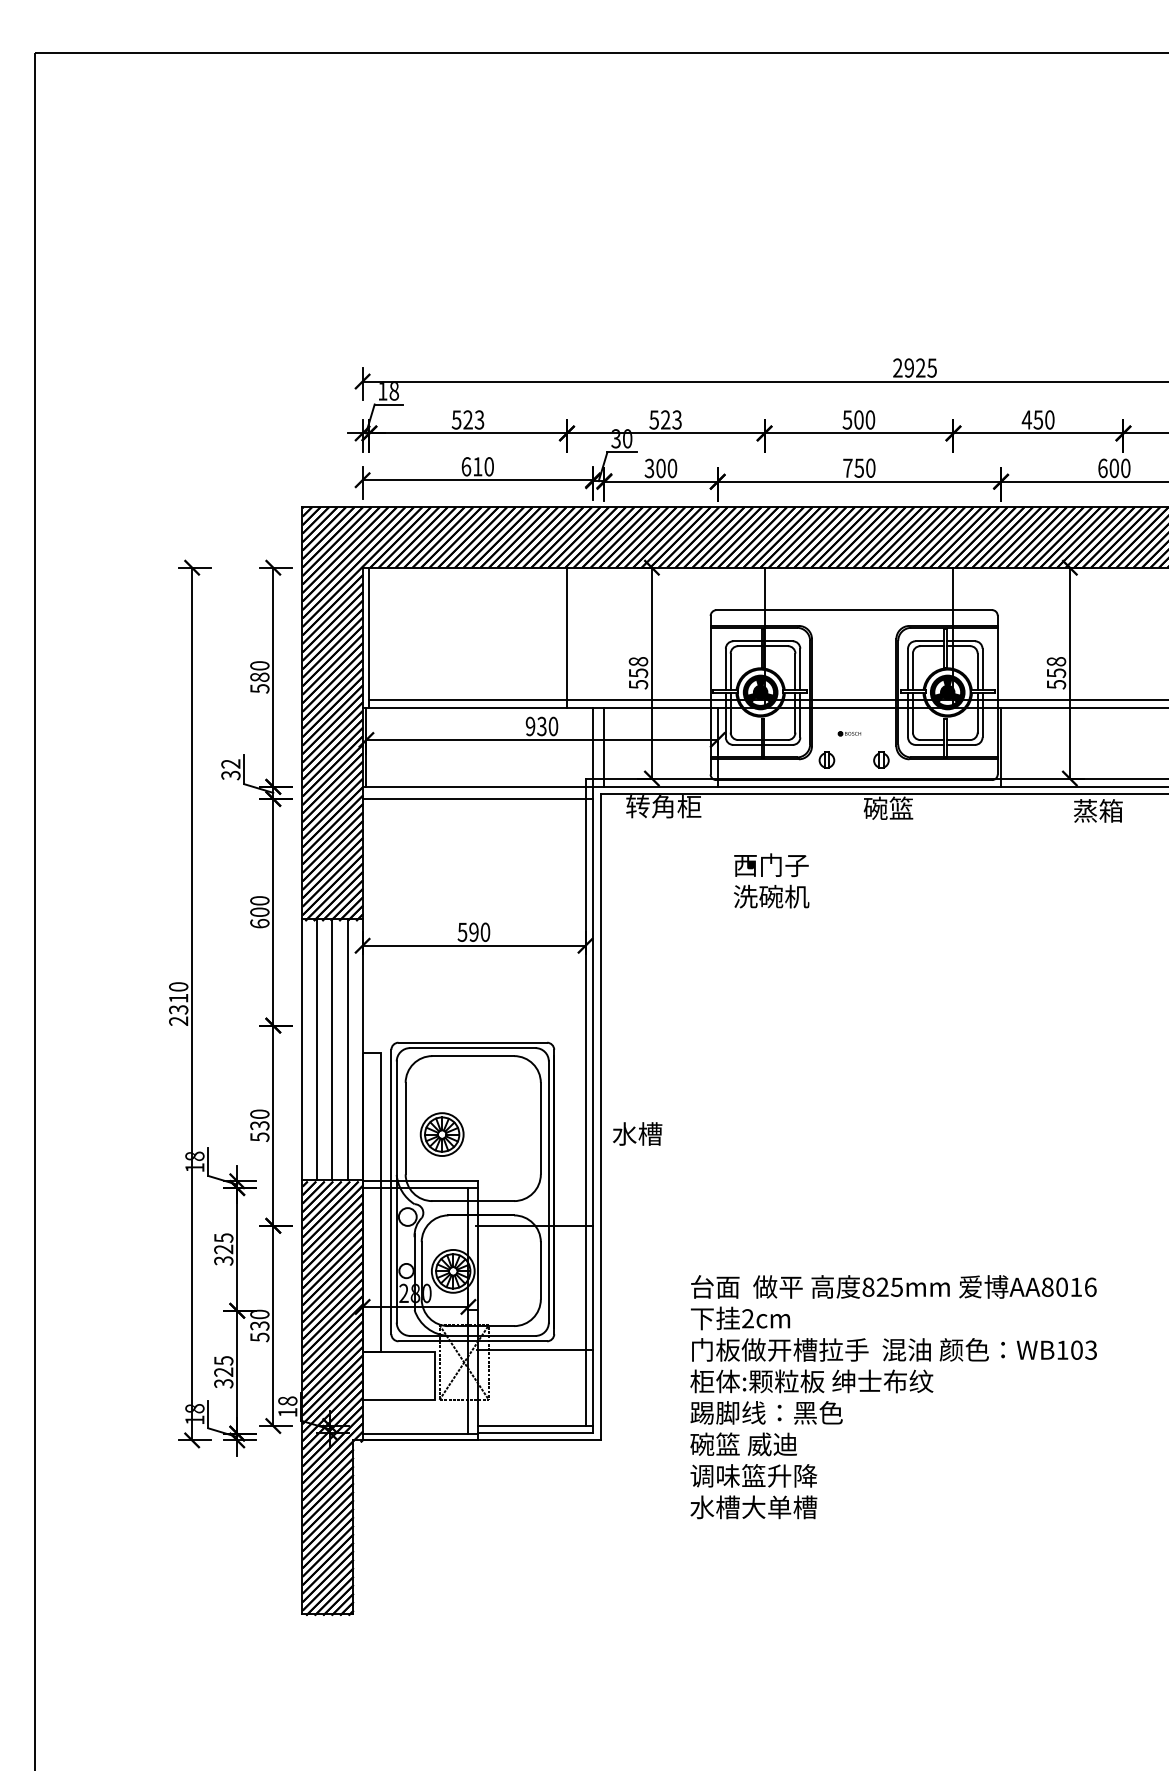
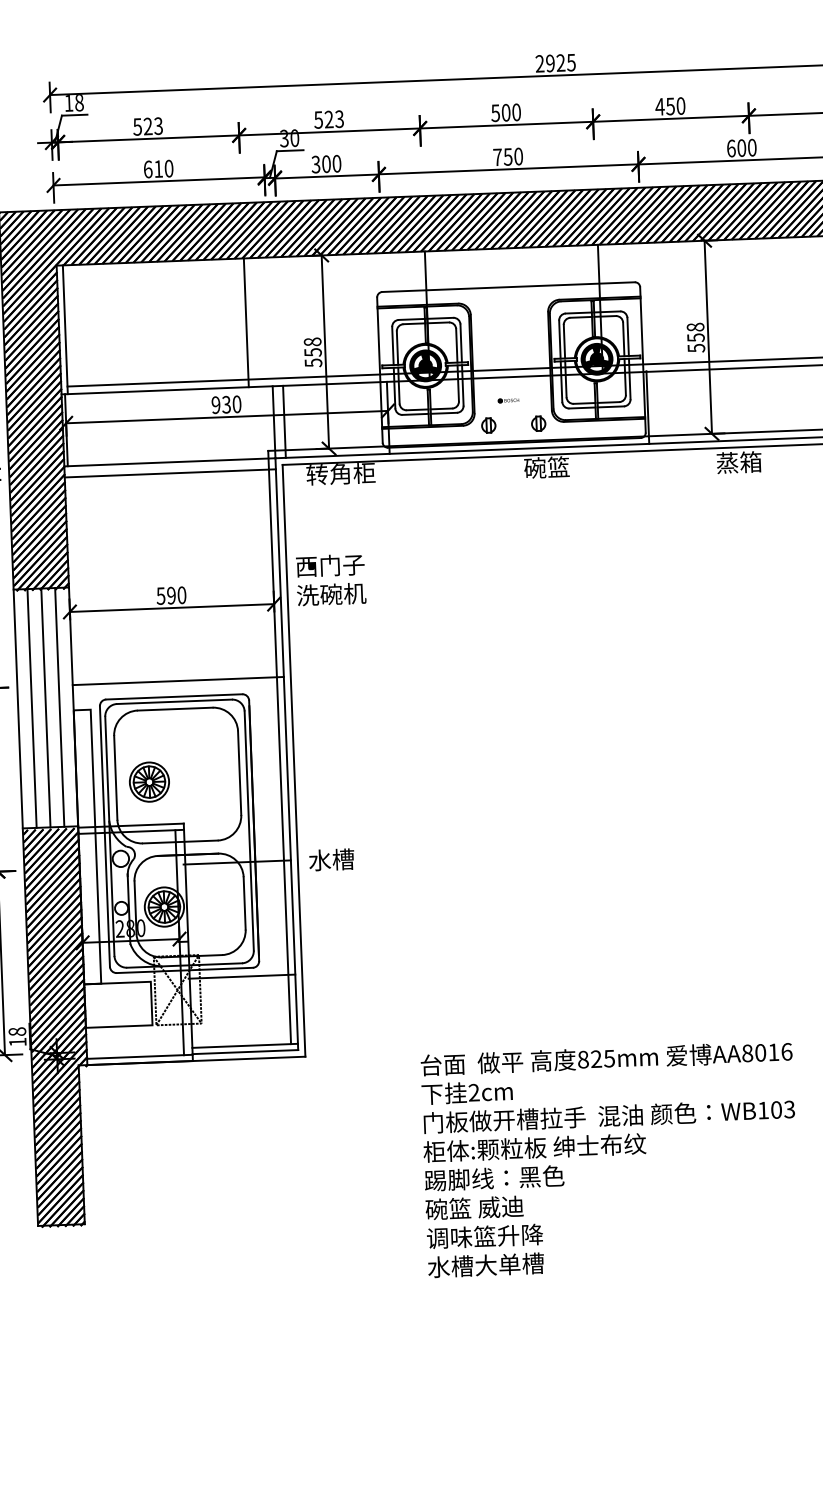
text: (771, 880) -> (330, 579), moved
line: (477, 1025) -> (177, 680), added
text: (637, 1133) -> (331, 859), moved
text: (893, 1397) -> (610, 1159), moved

